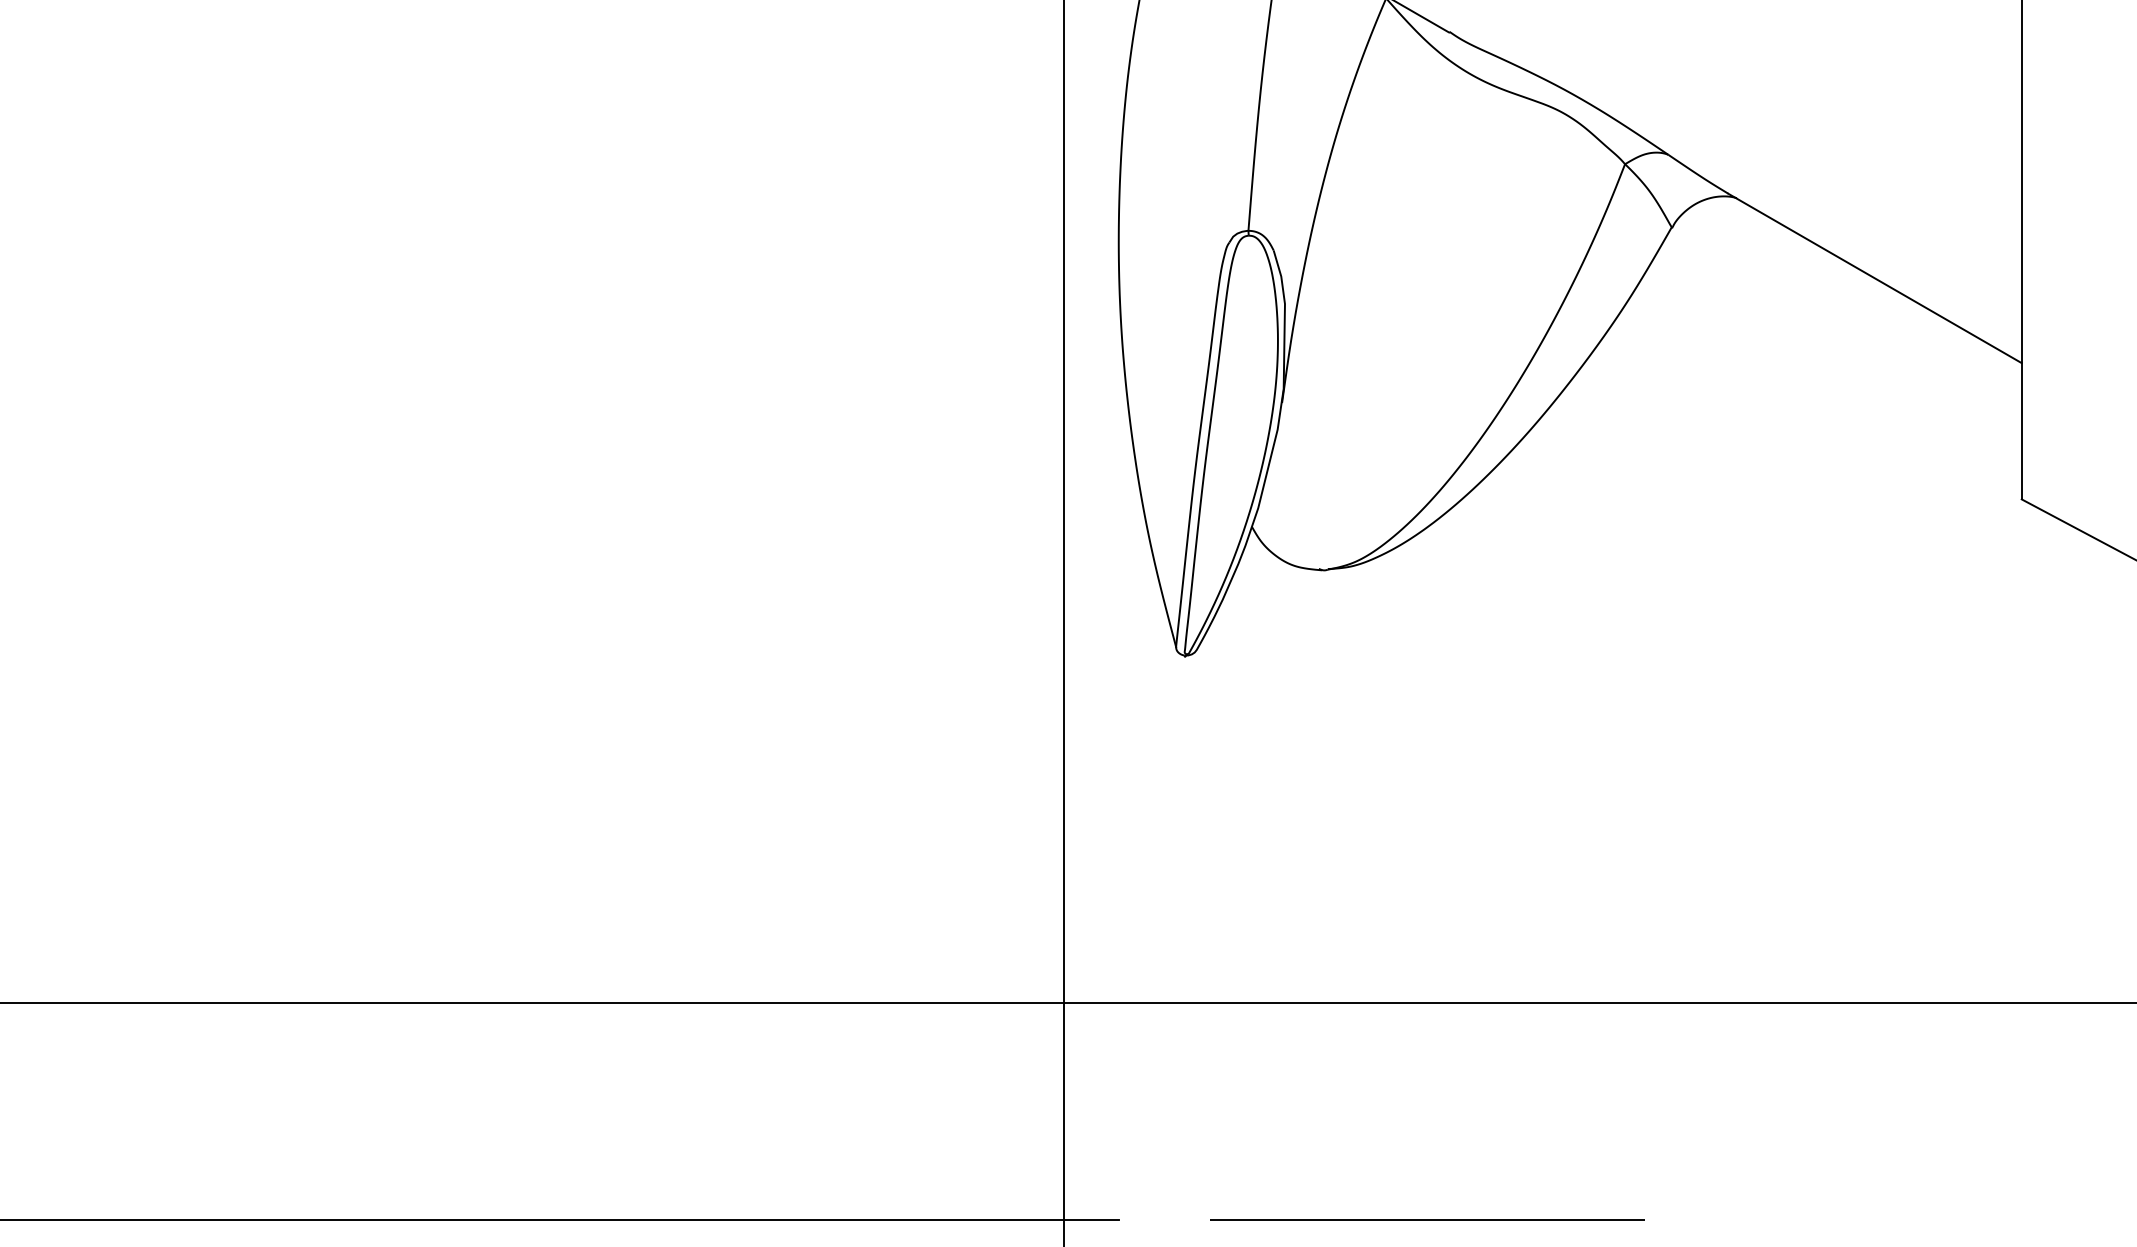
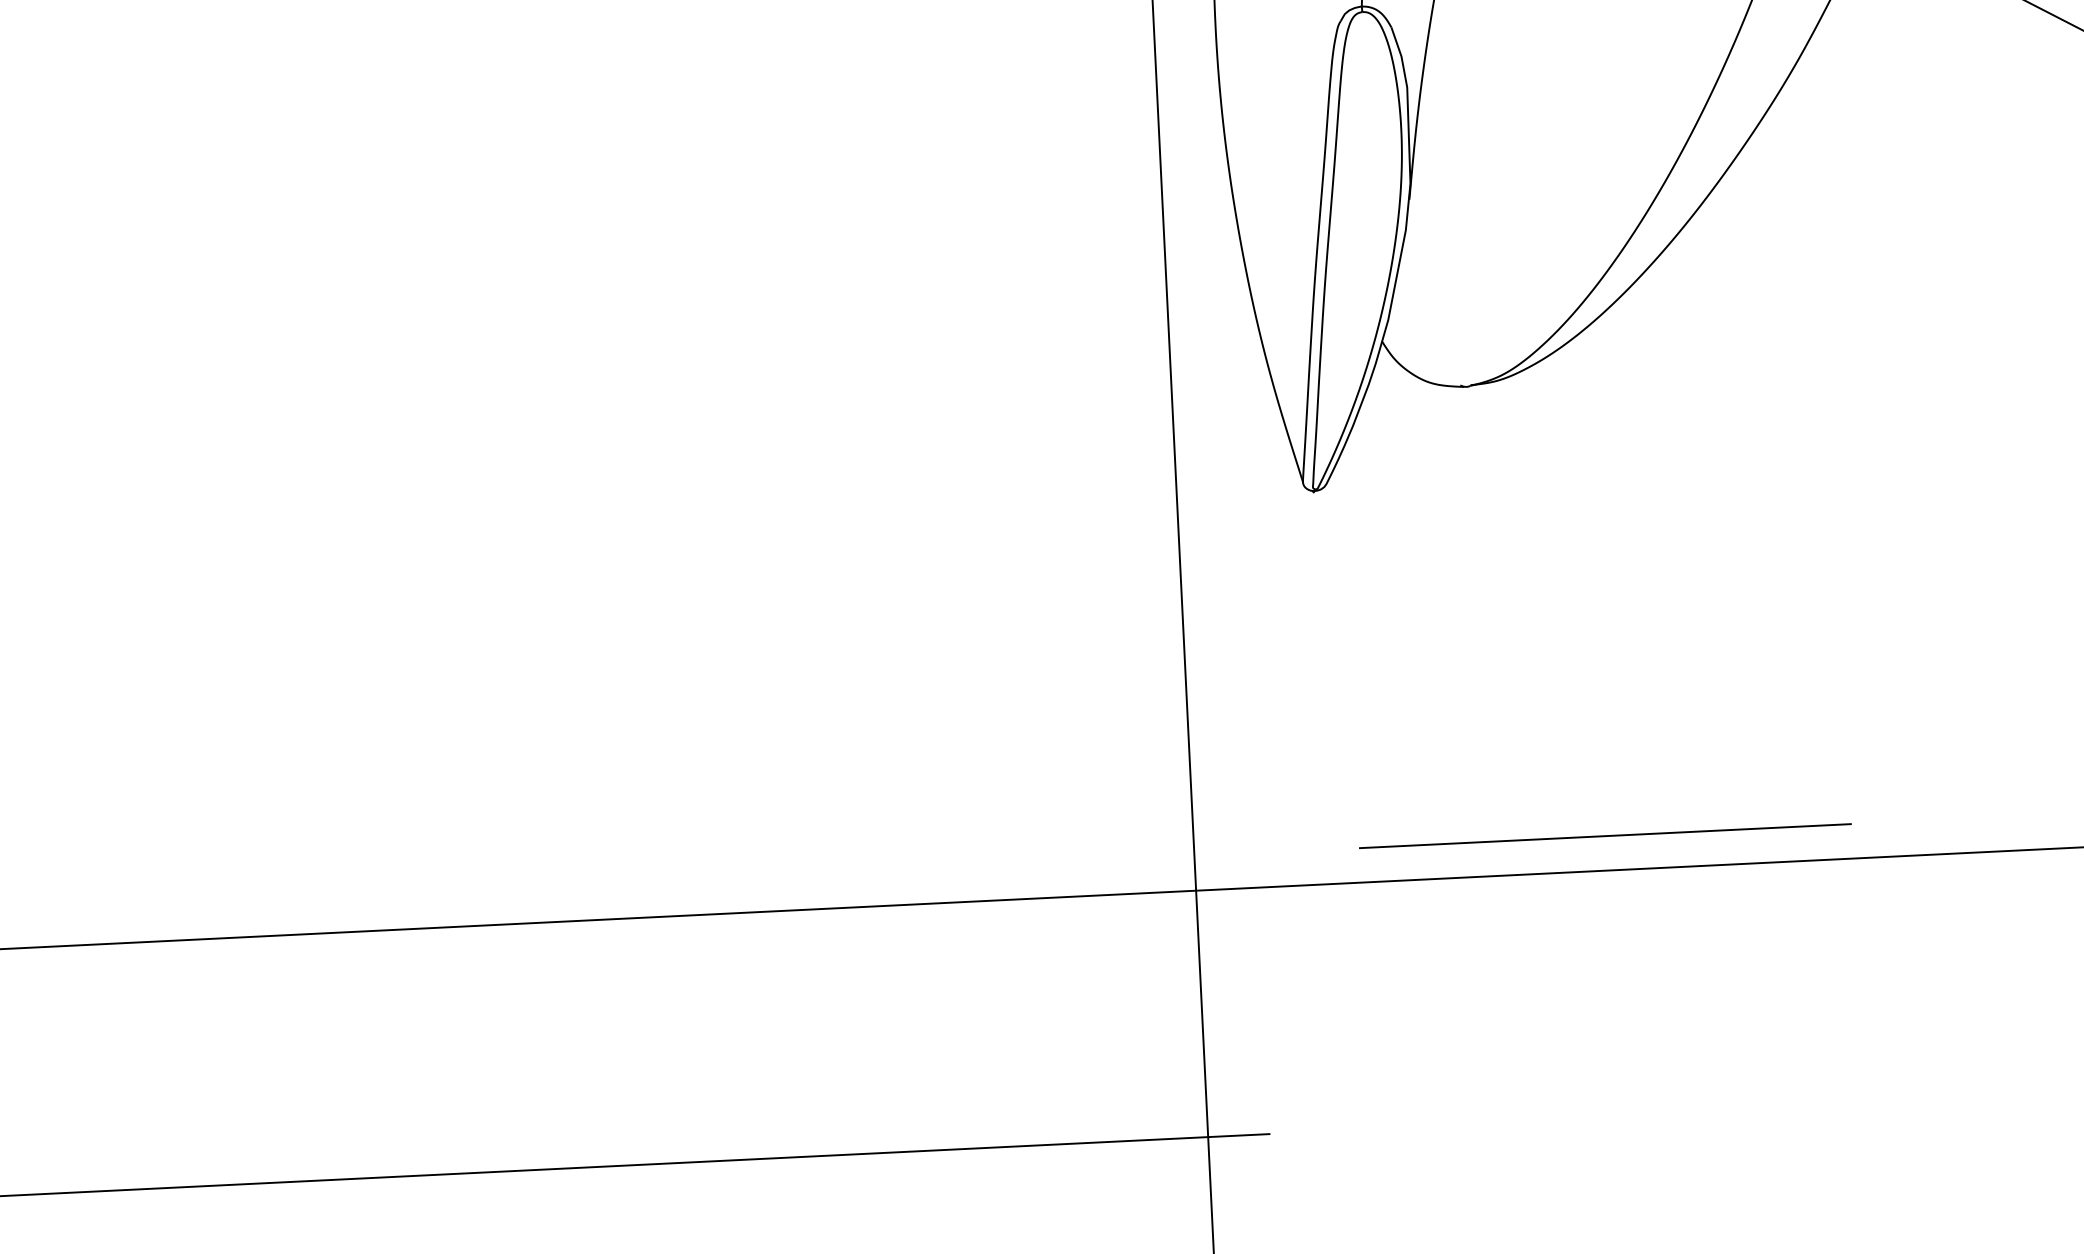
line: (1427, 1219) -> (1605, 835), moved

